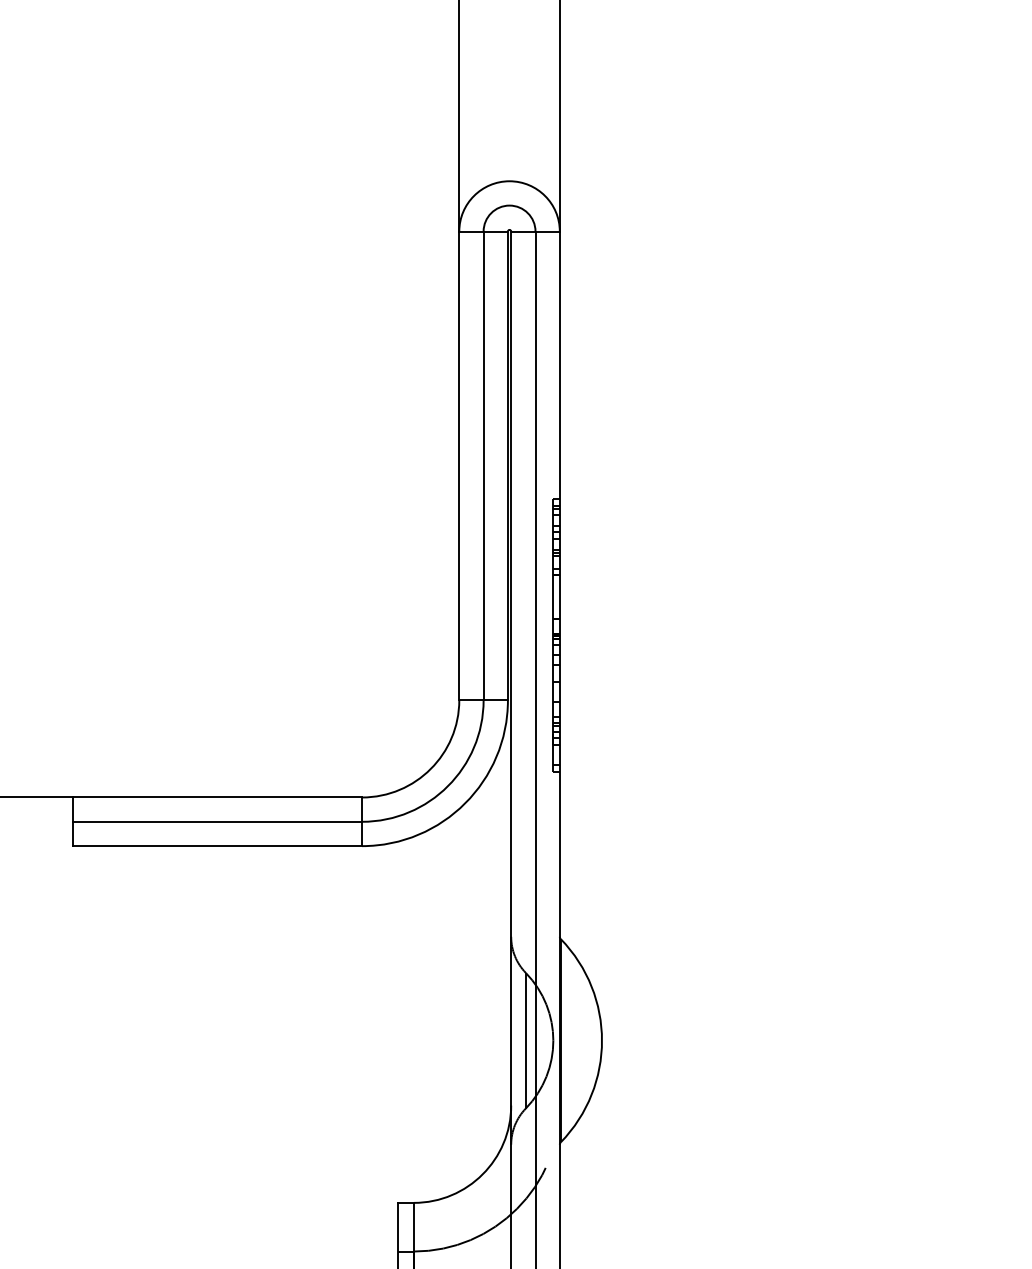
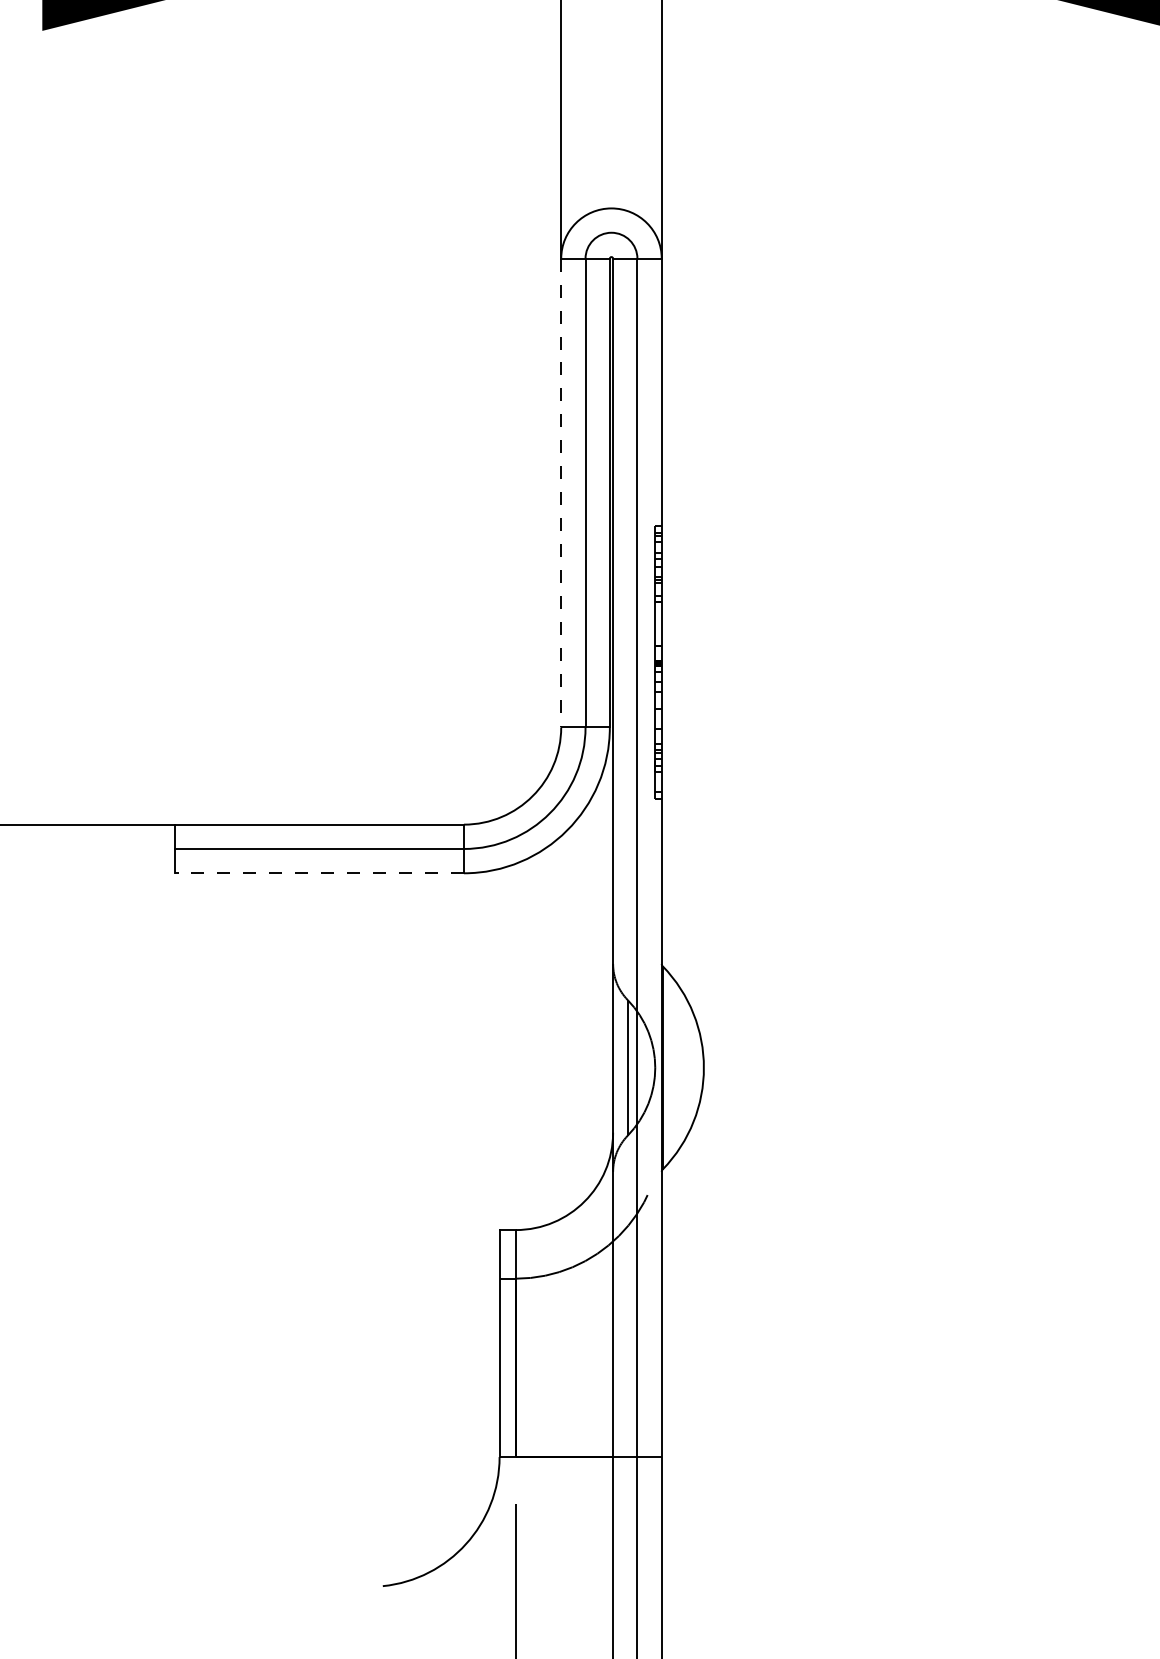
line: (459, 466) -> (561, 493), solid -> dashed
line: (217, 846) -> (319, 873), solid -> dashed

